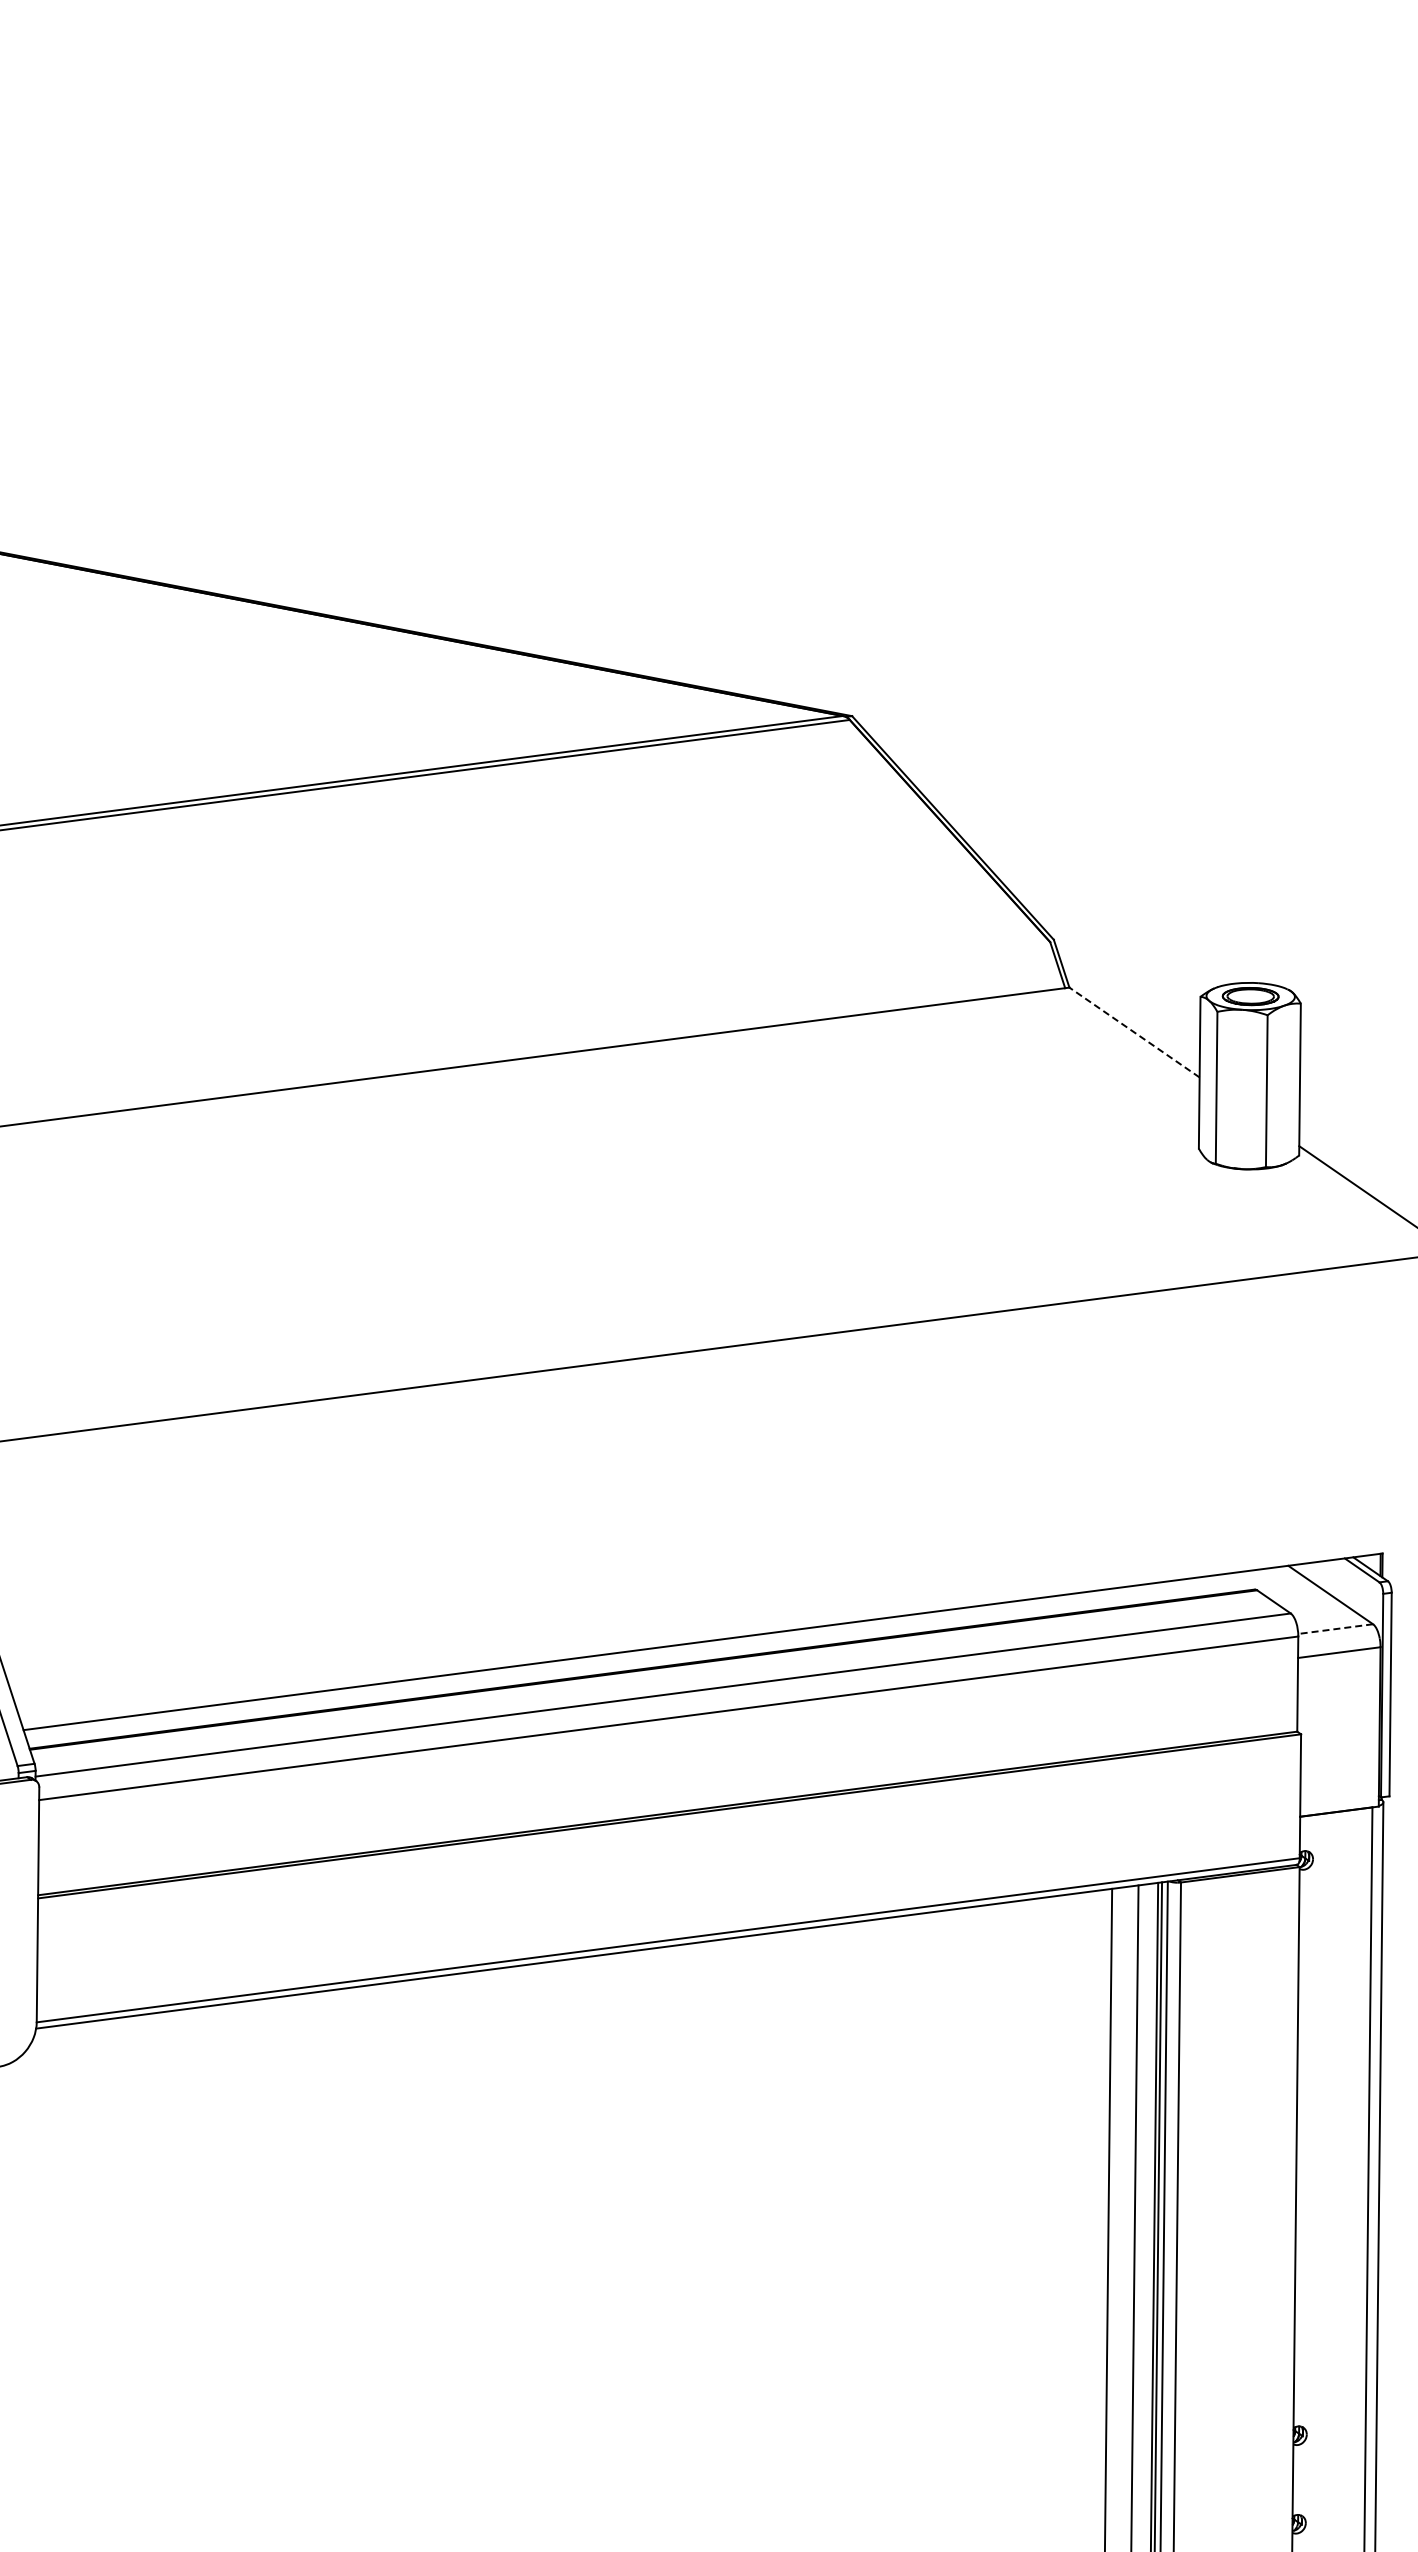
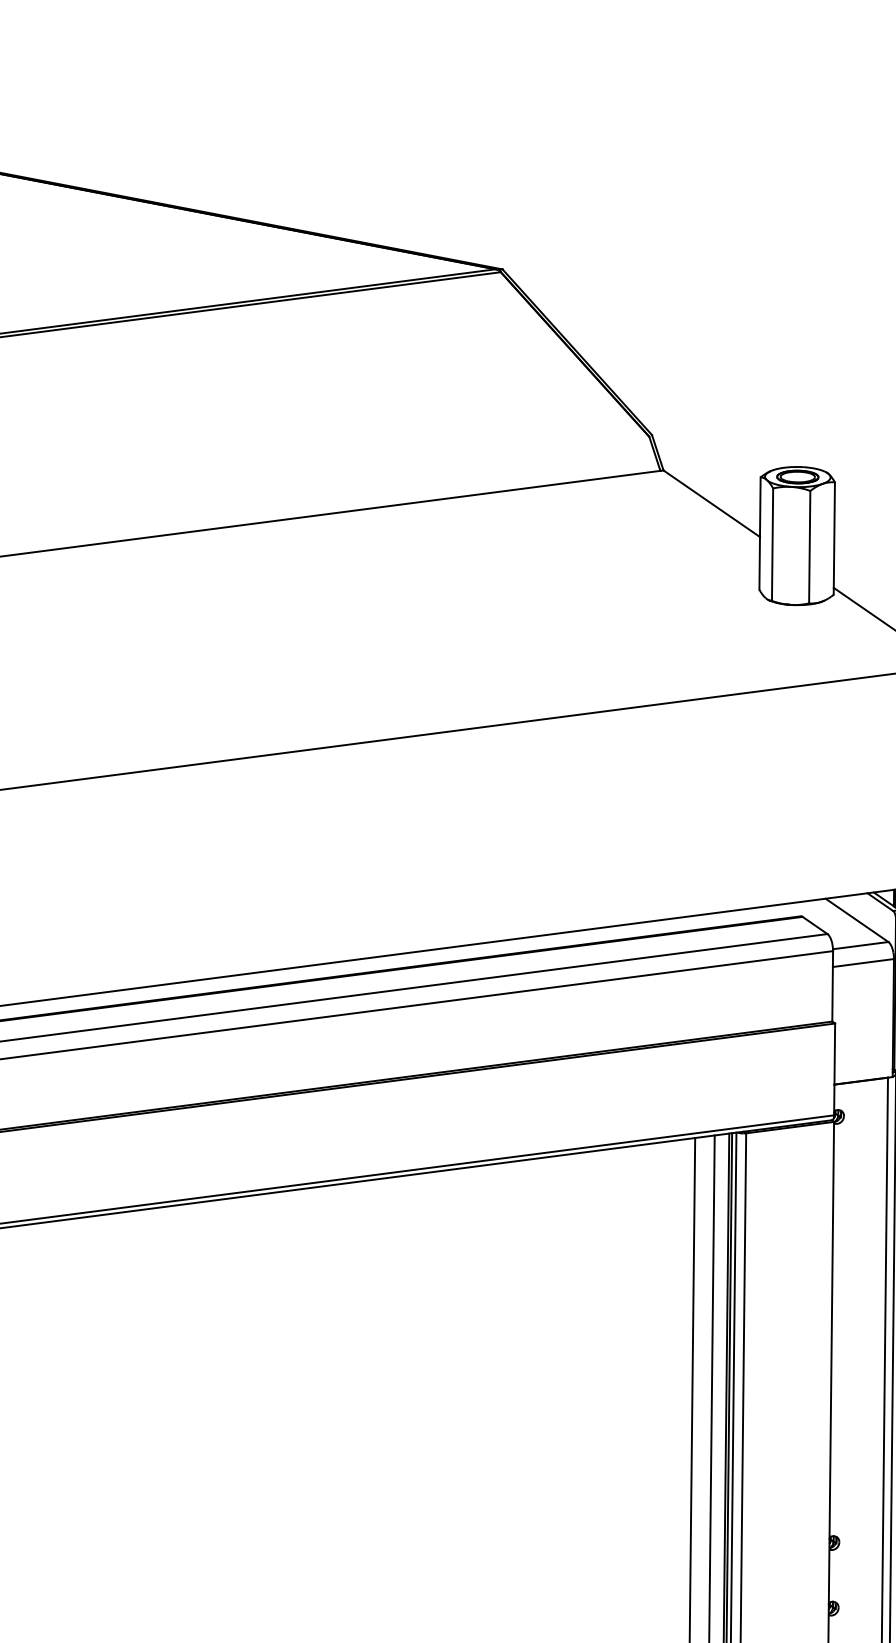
line: (1134, 1032) -> (711, 503), dashed -> solid
line: (1335, 1629) -> (860, 945), dashed -> solid

